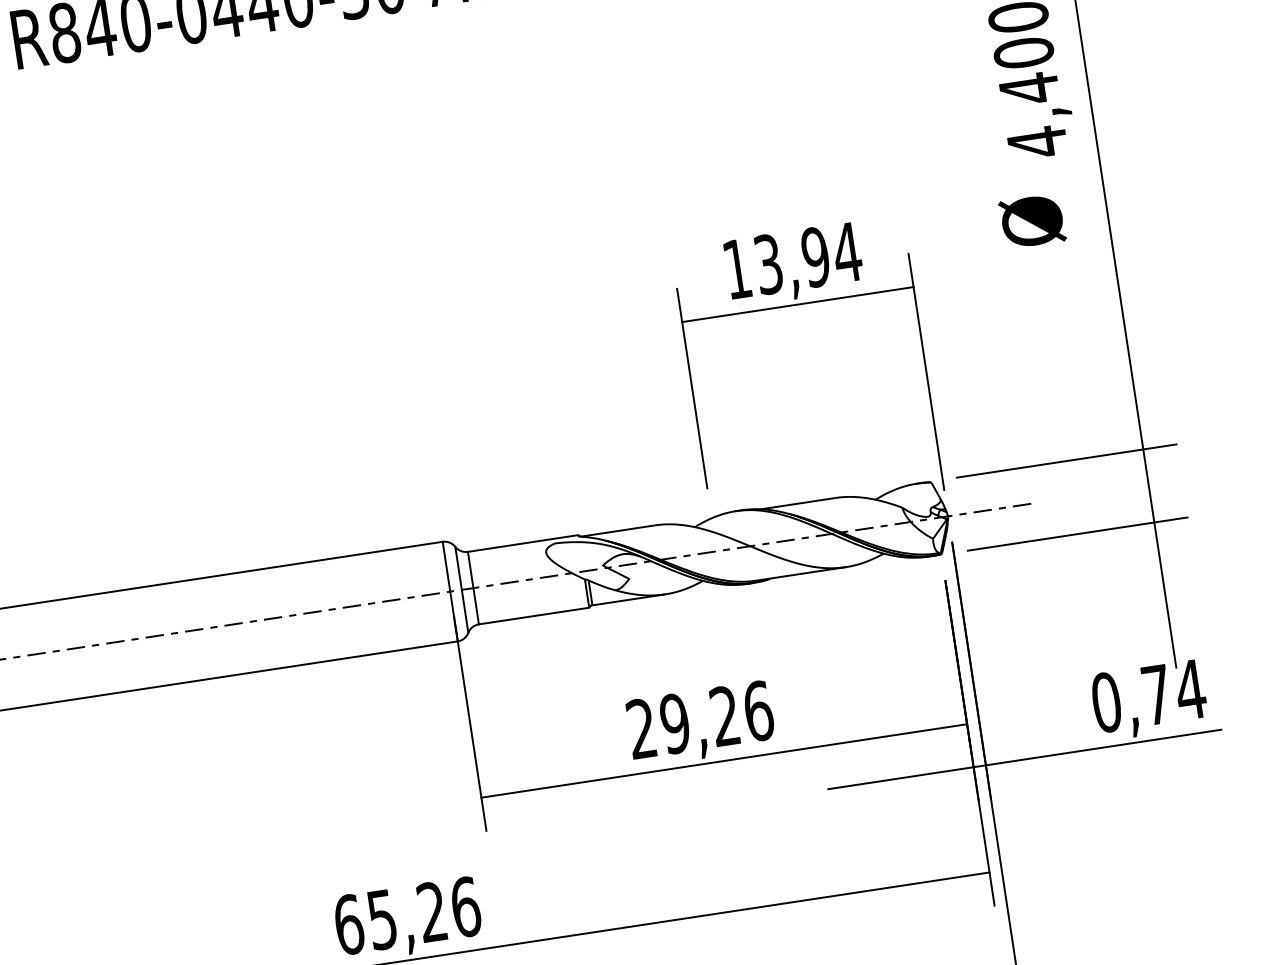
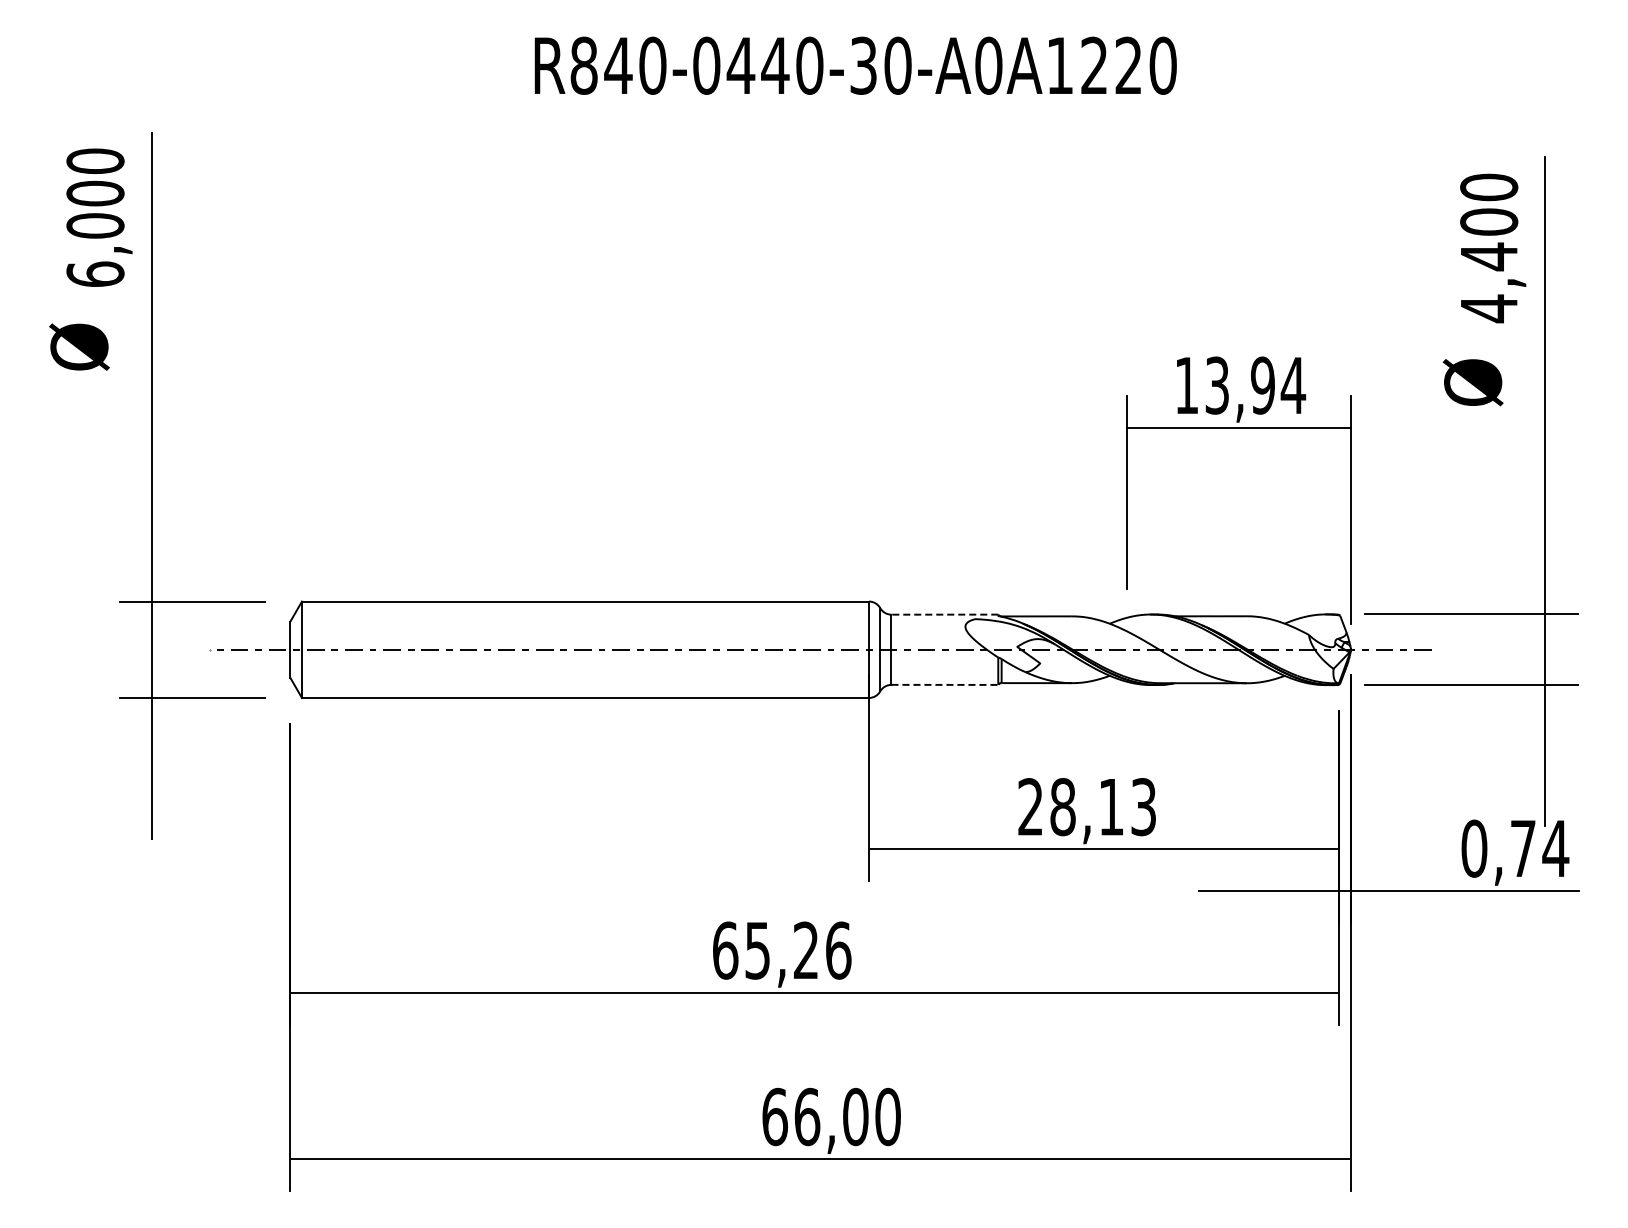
line: (522, 543) -> (944, 614), solid -> dashed
line: (534, 615) -> (945, 684), solid -> dashed
text: (717, 717) -> (1103, 807), 29,26 -> 28,13

